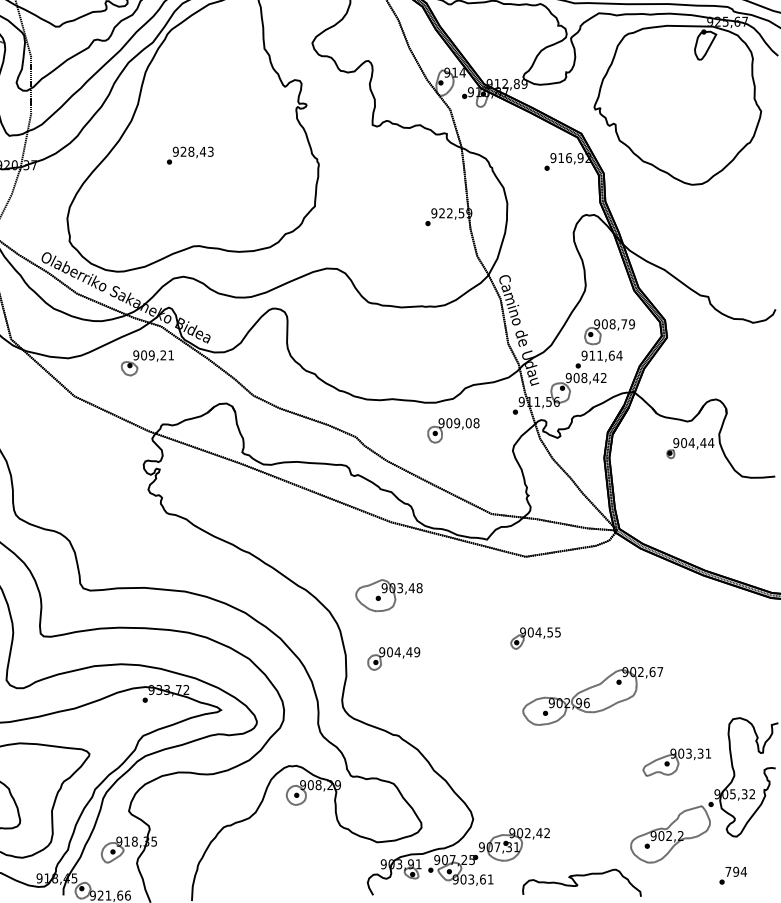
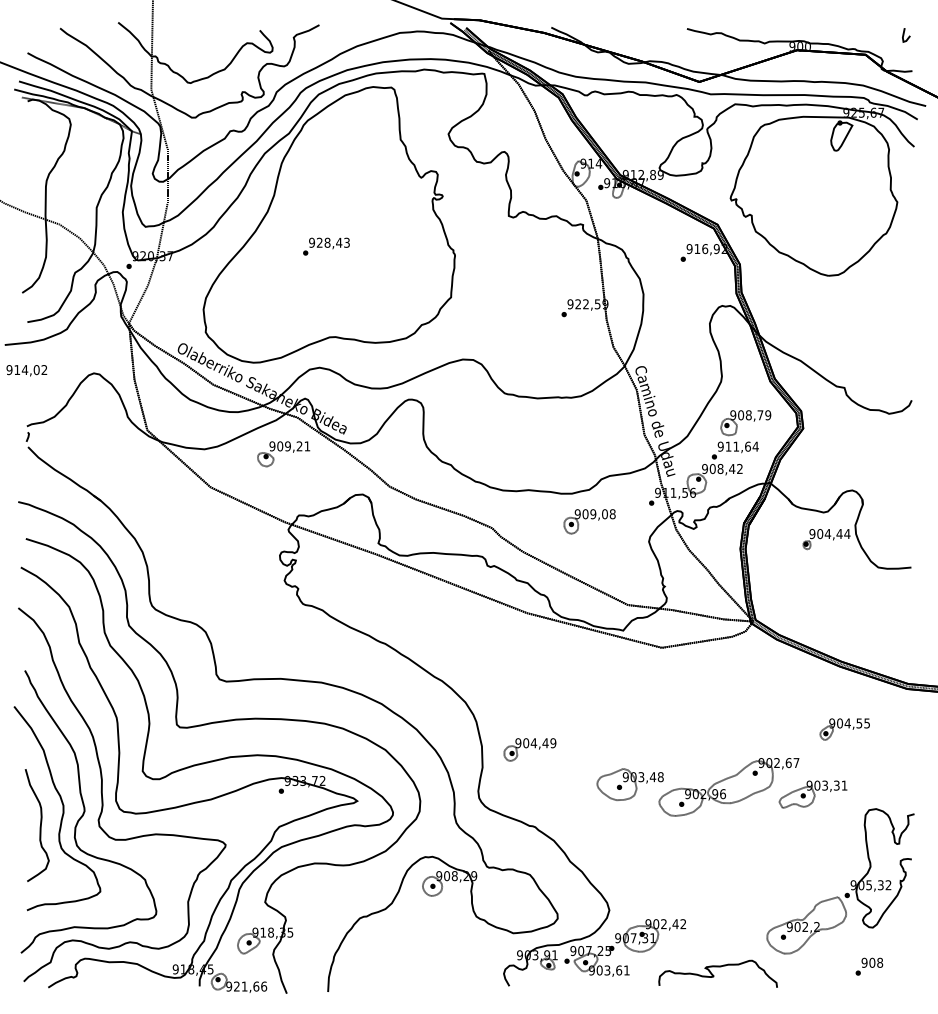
part: (388, 595) -> (629, 784), moved
part: (535, 638) -> (844, 729), moved
part: (676, 762) -> (812, 794), moved
text: (735, 871) -> (871, 962), 794 -> 908

